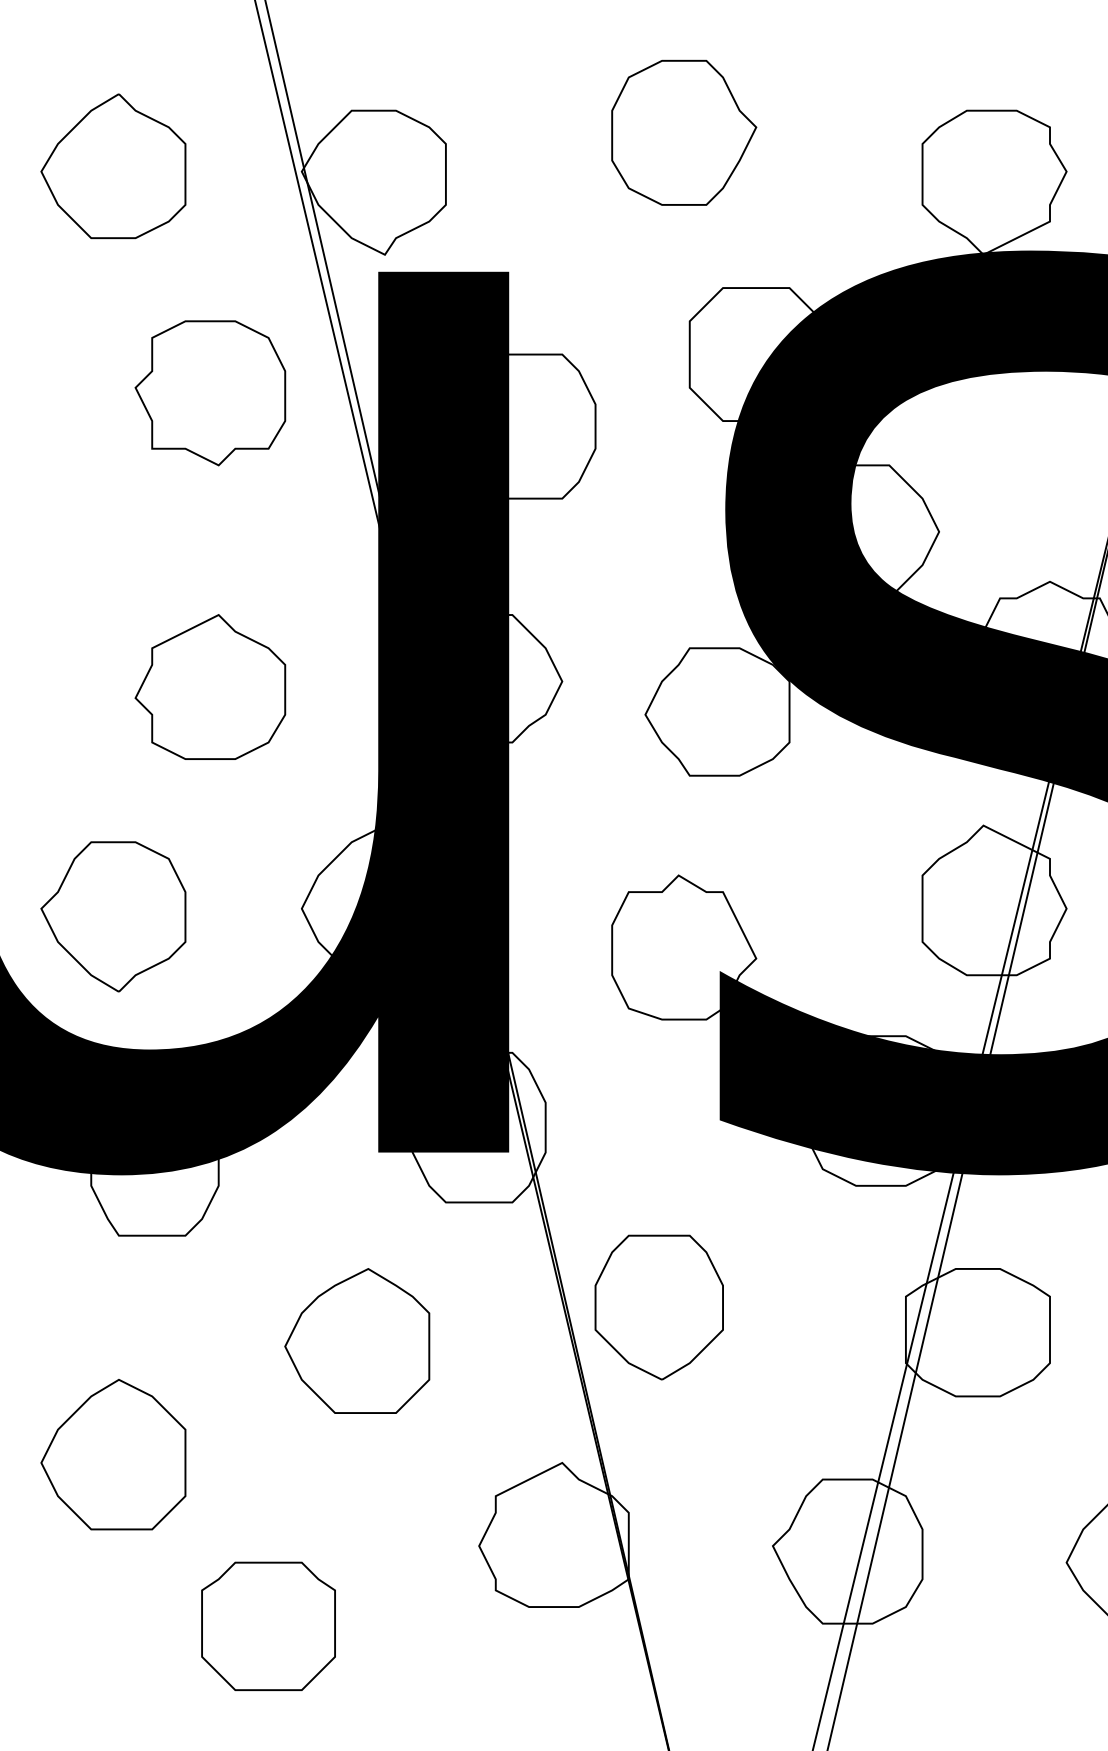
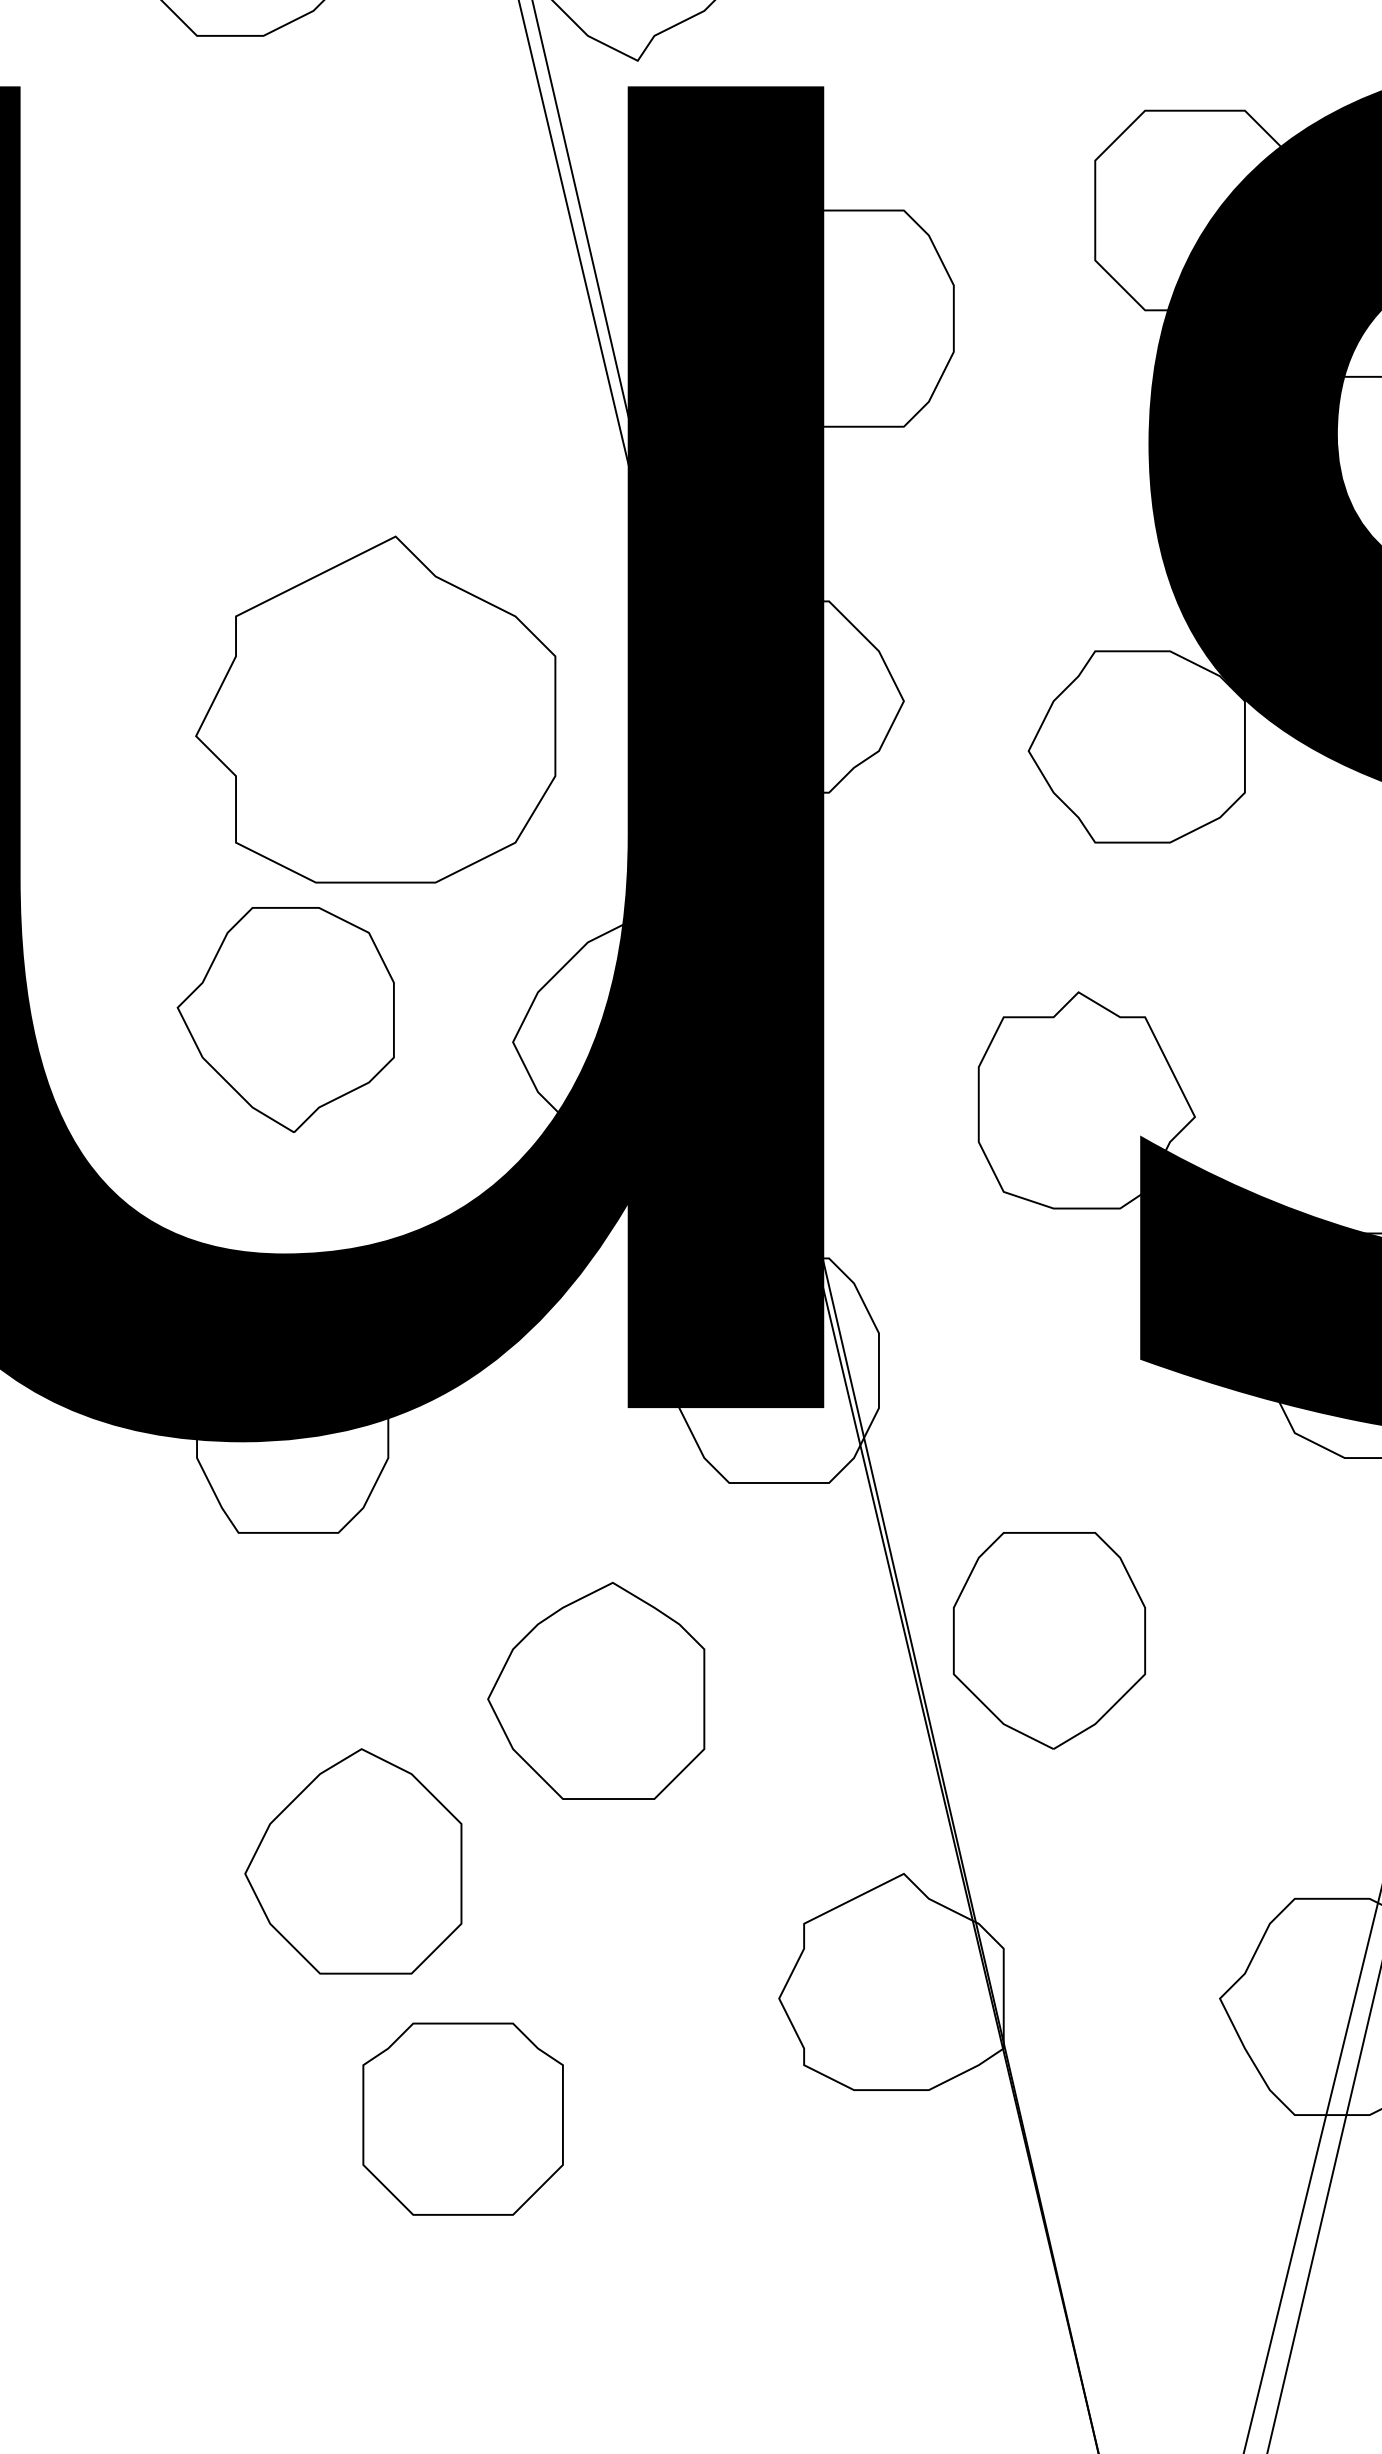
part: (210, 393) -> (375, 268), removed
part: (210, 686) -> (375, 708), size x1.6
part: (113, 916) -> (285, 1019), moved
part: (113, 1454) -> (353, 1861), moved

